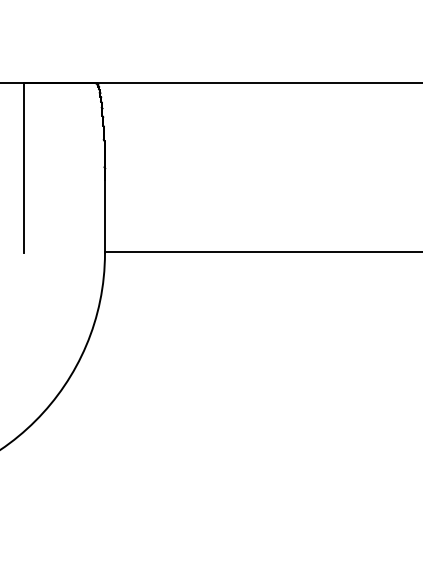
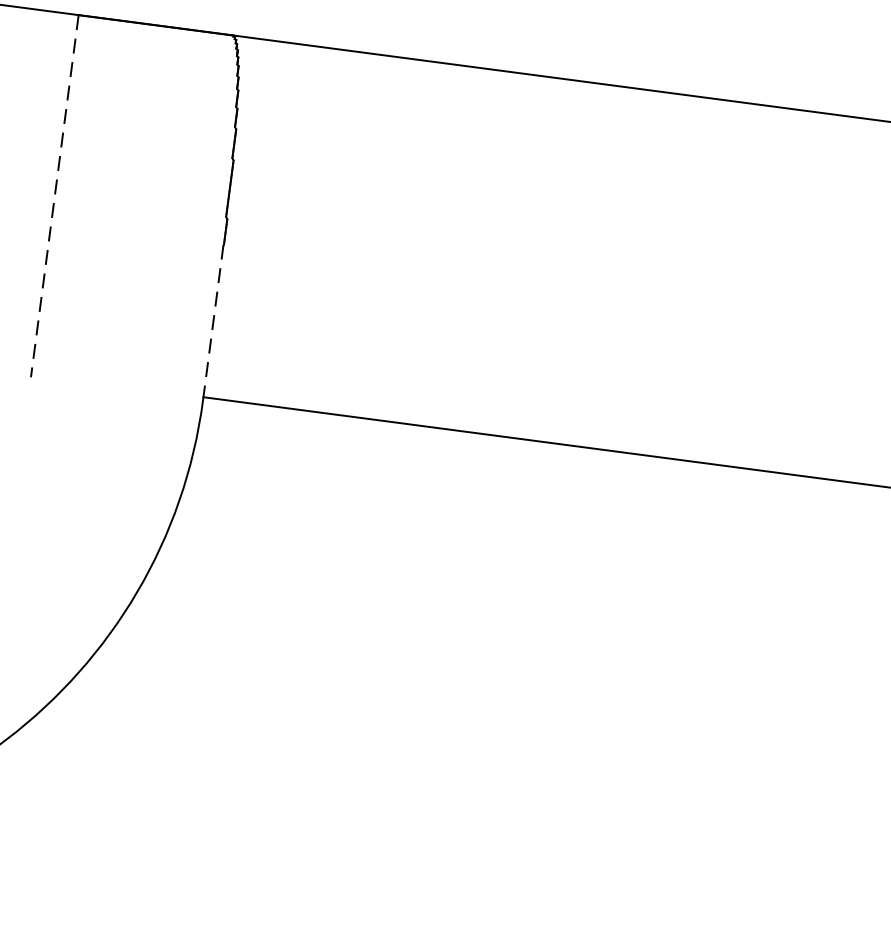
line: (24, 168) -> (54, 196), solid -> dashed
line: (105, 217) -> (214, 324), solid -> dashed

